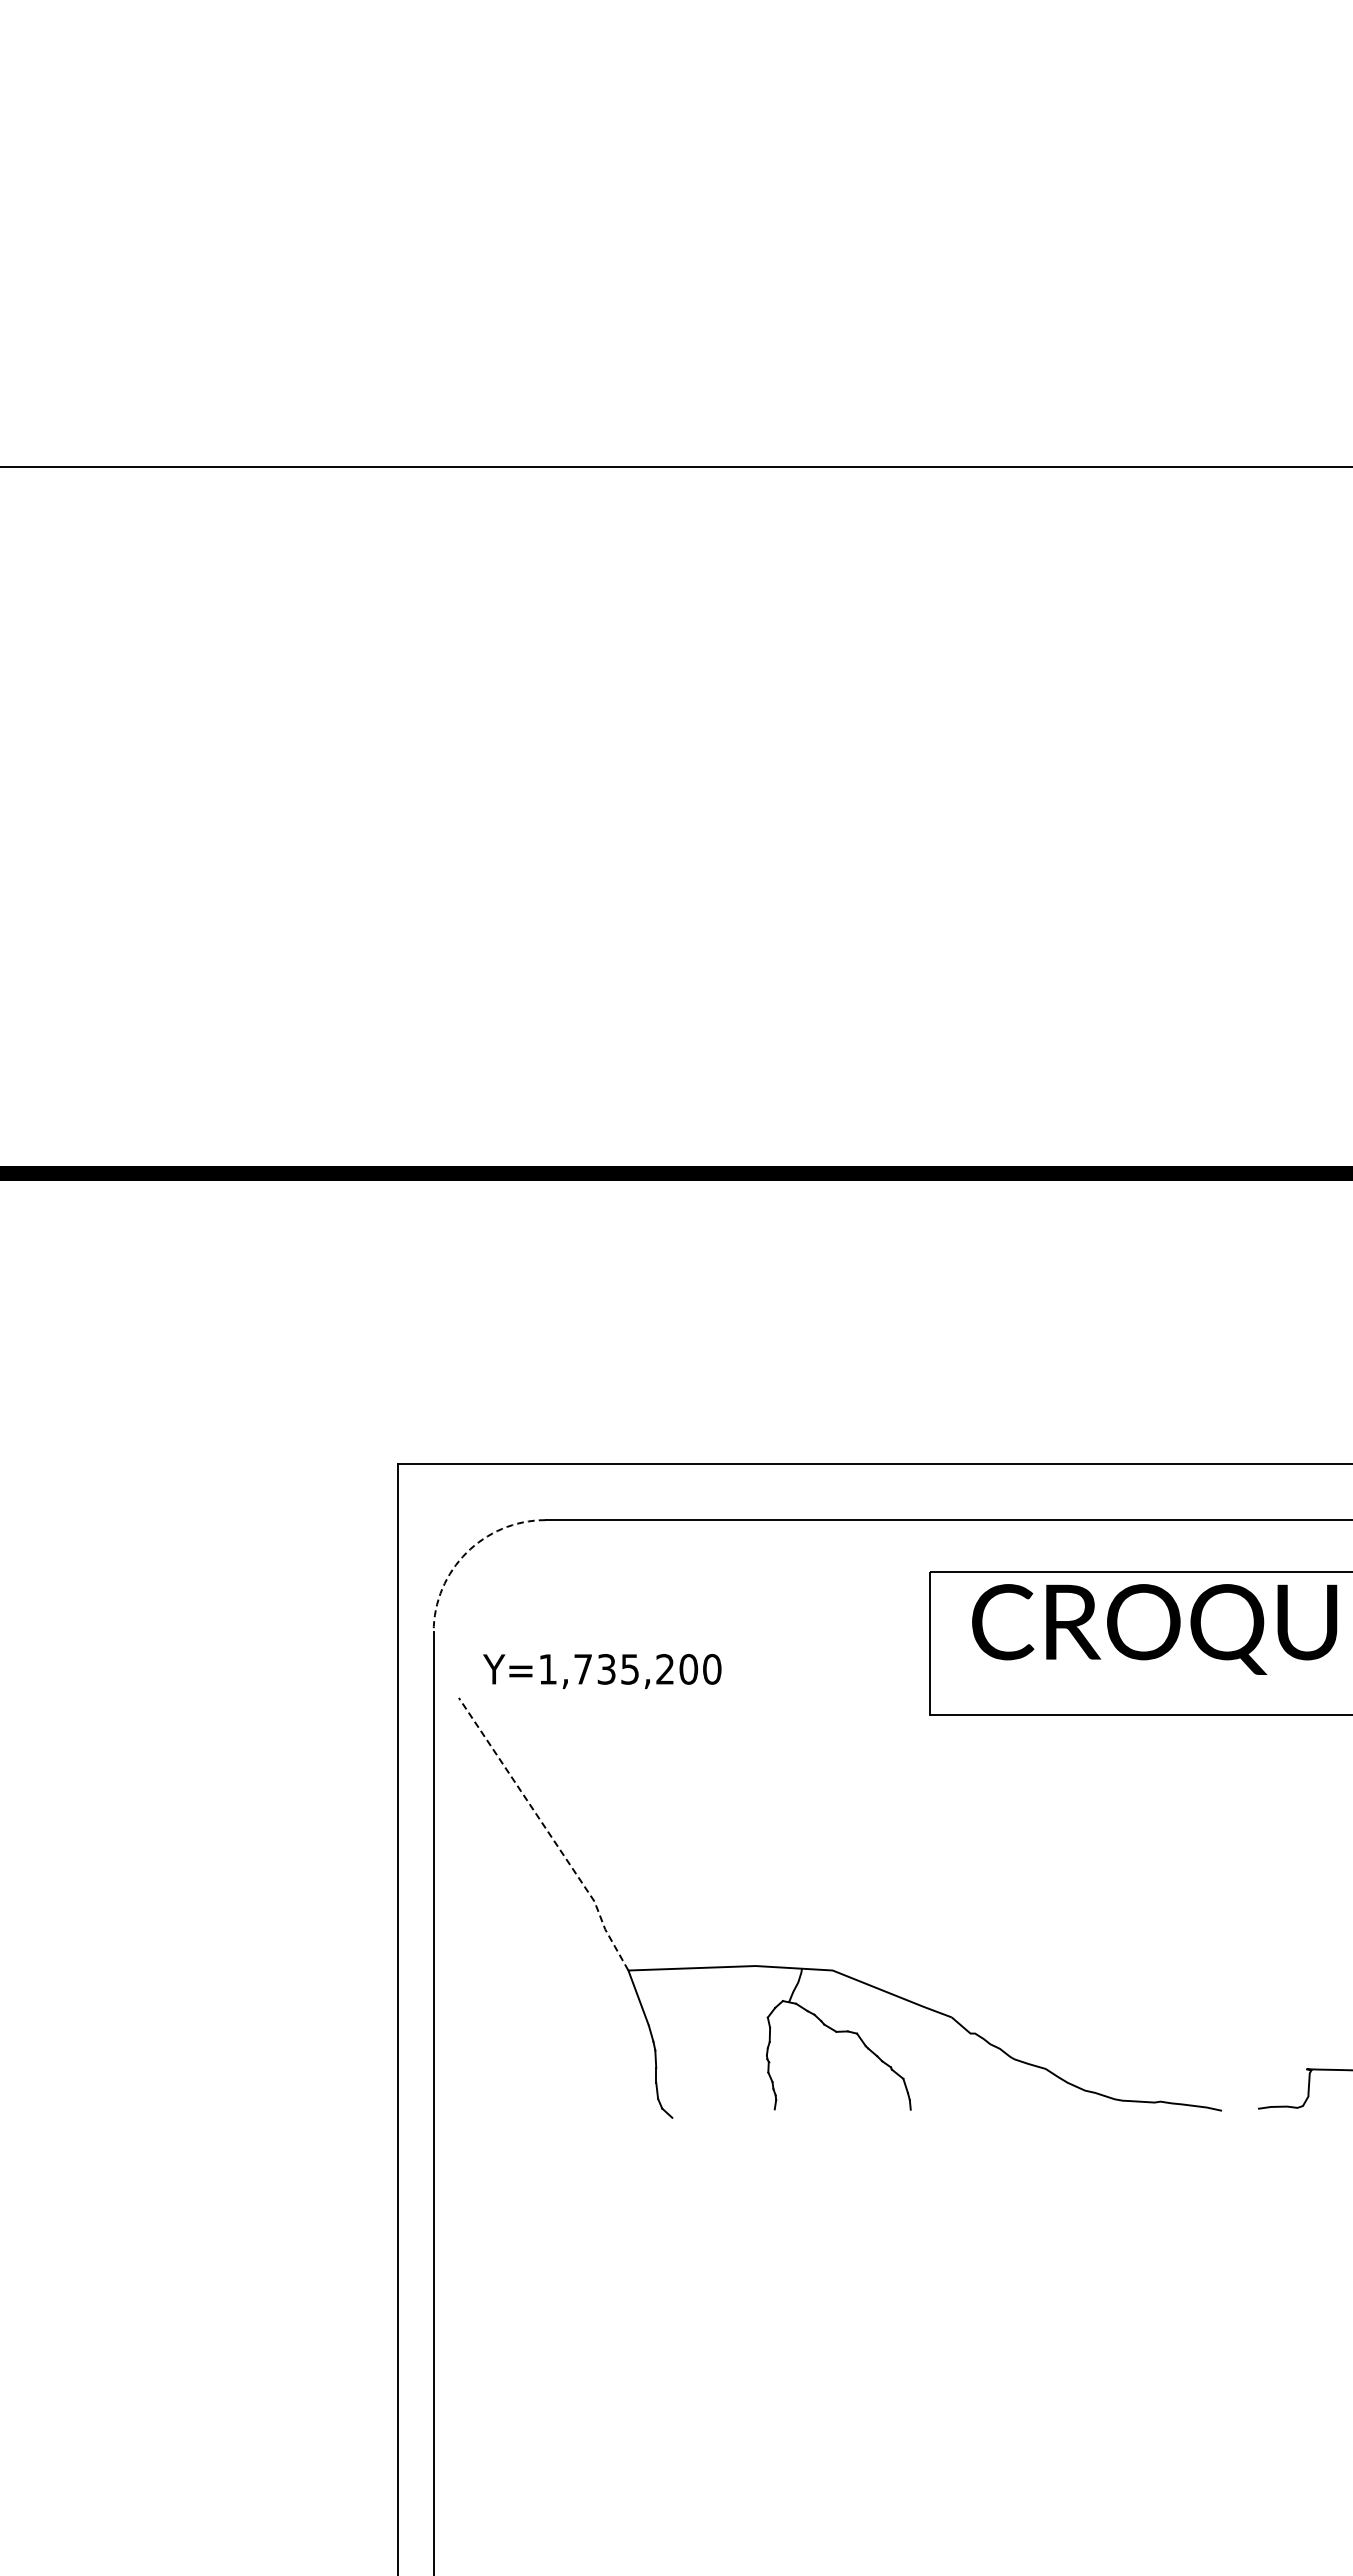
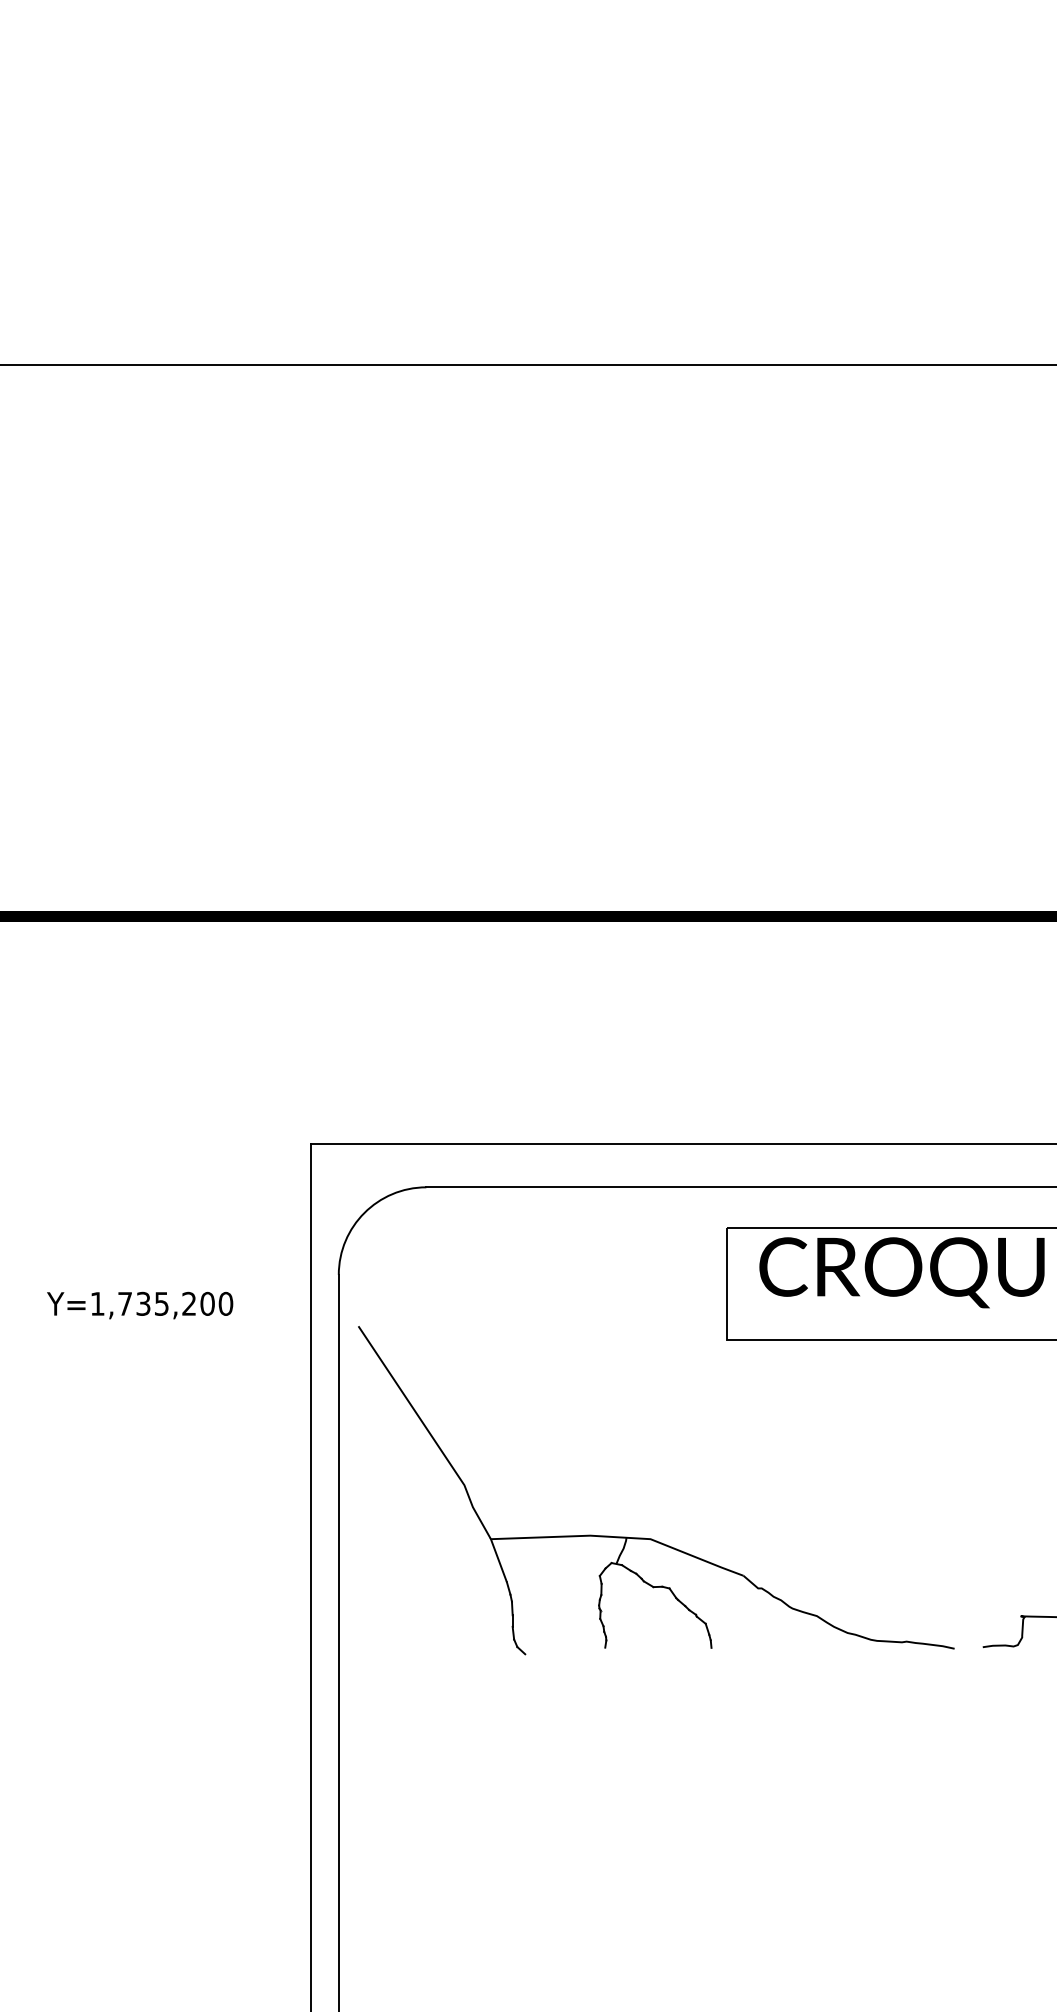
arc: (466, 1552) -> (364, 1212), dashed -> solid
text: (602, 1671) -> (140, 1305), moved
line: (548, 1832) -> (428, 1431), dashed -> solid

